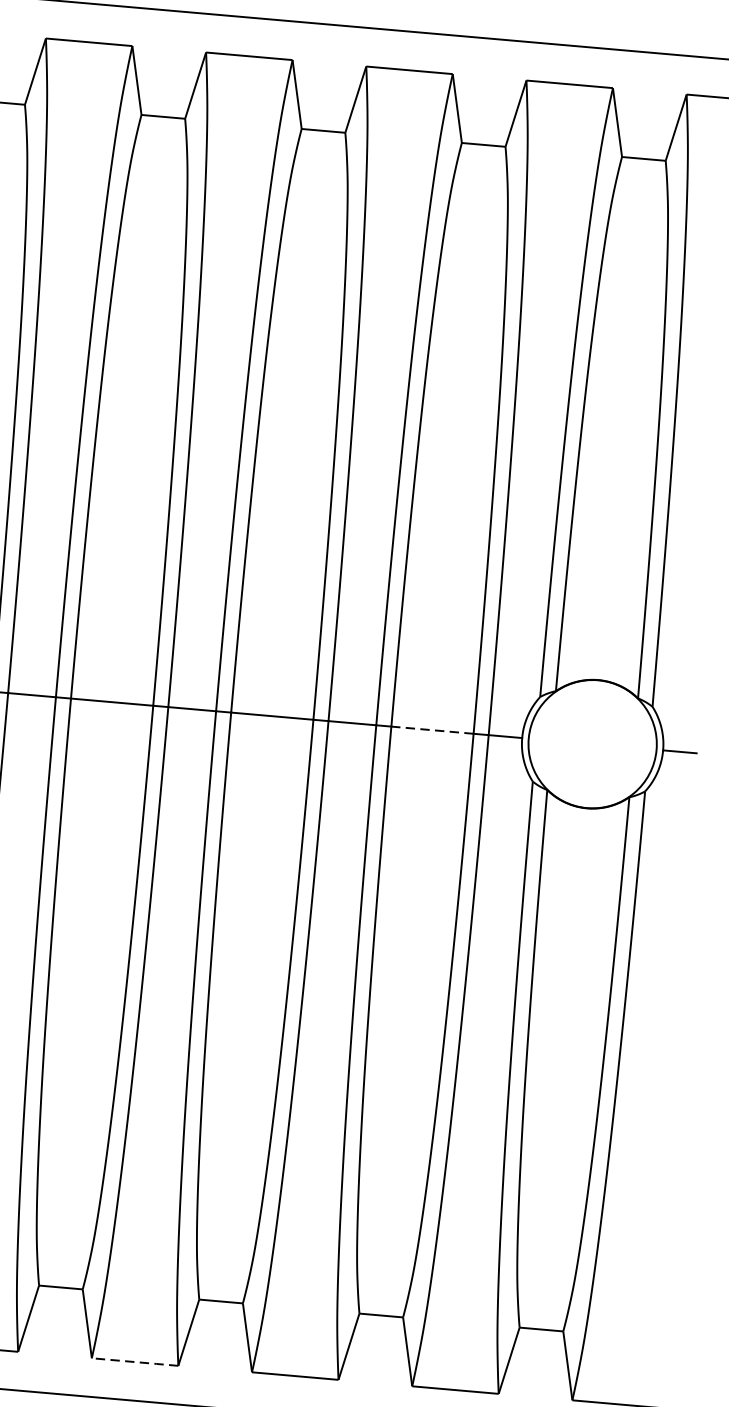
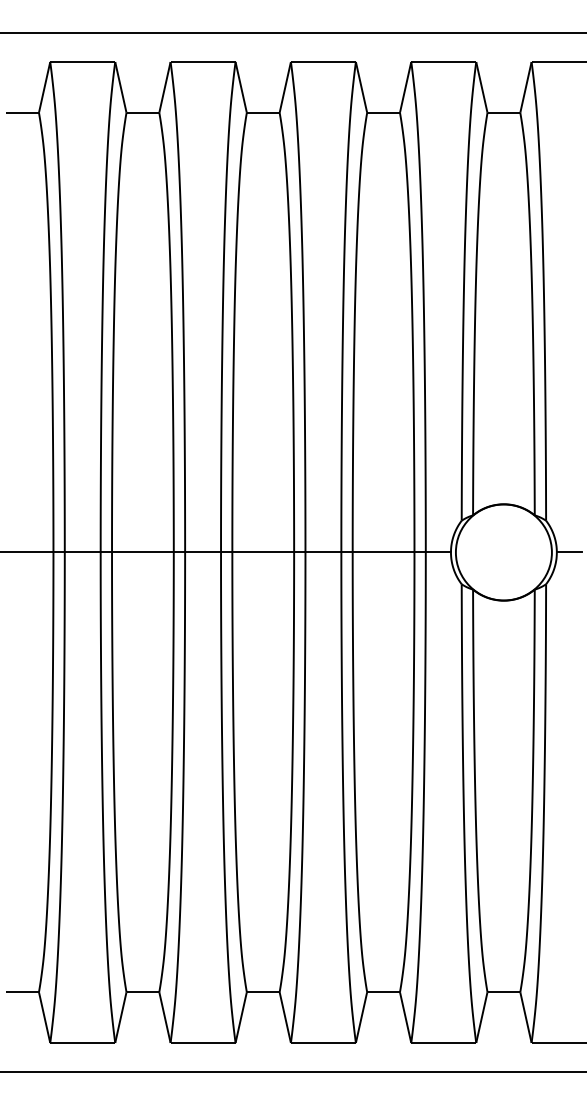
line: (432, 730) -> (383, 552), dashed -> solid
line: (134, 1361) -> (202, 1042), dashed -> solid

